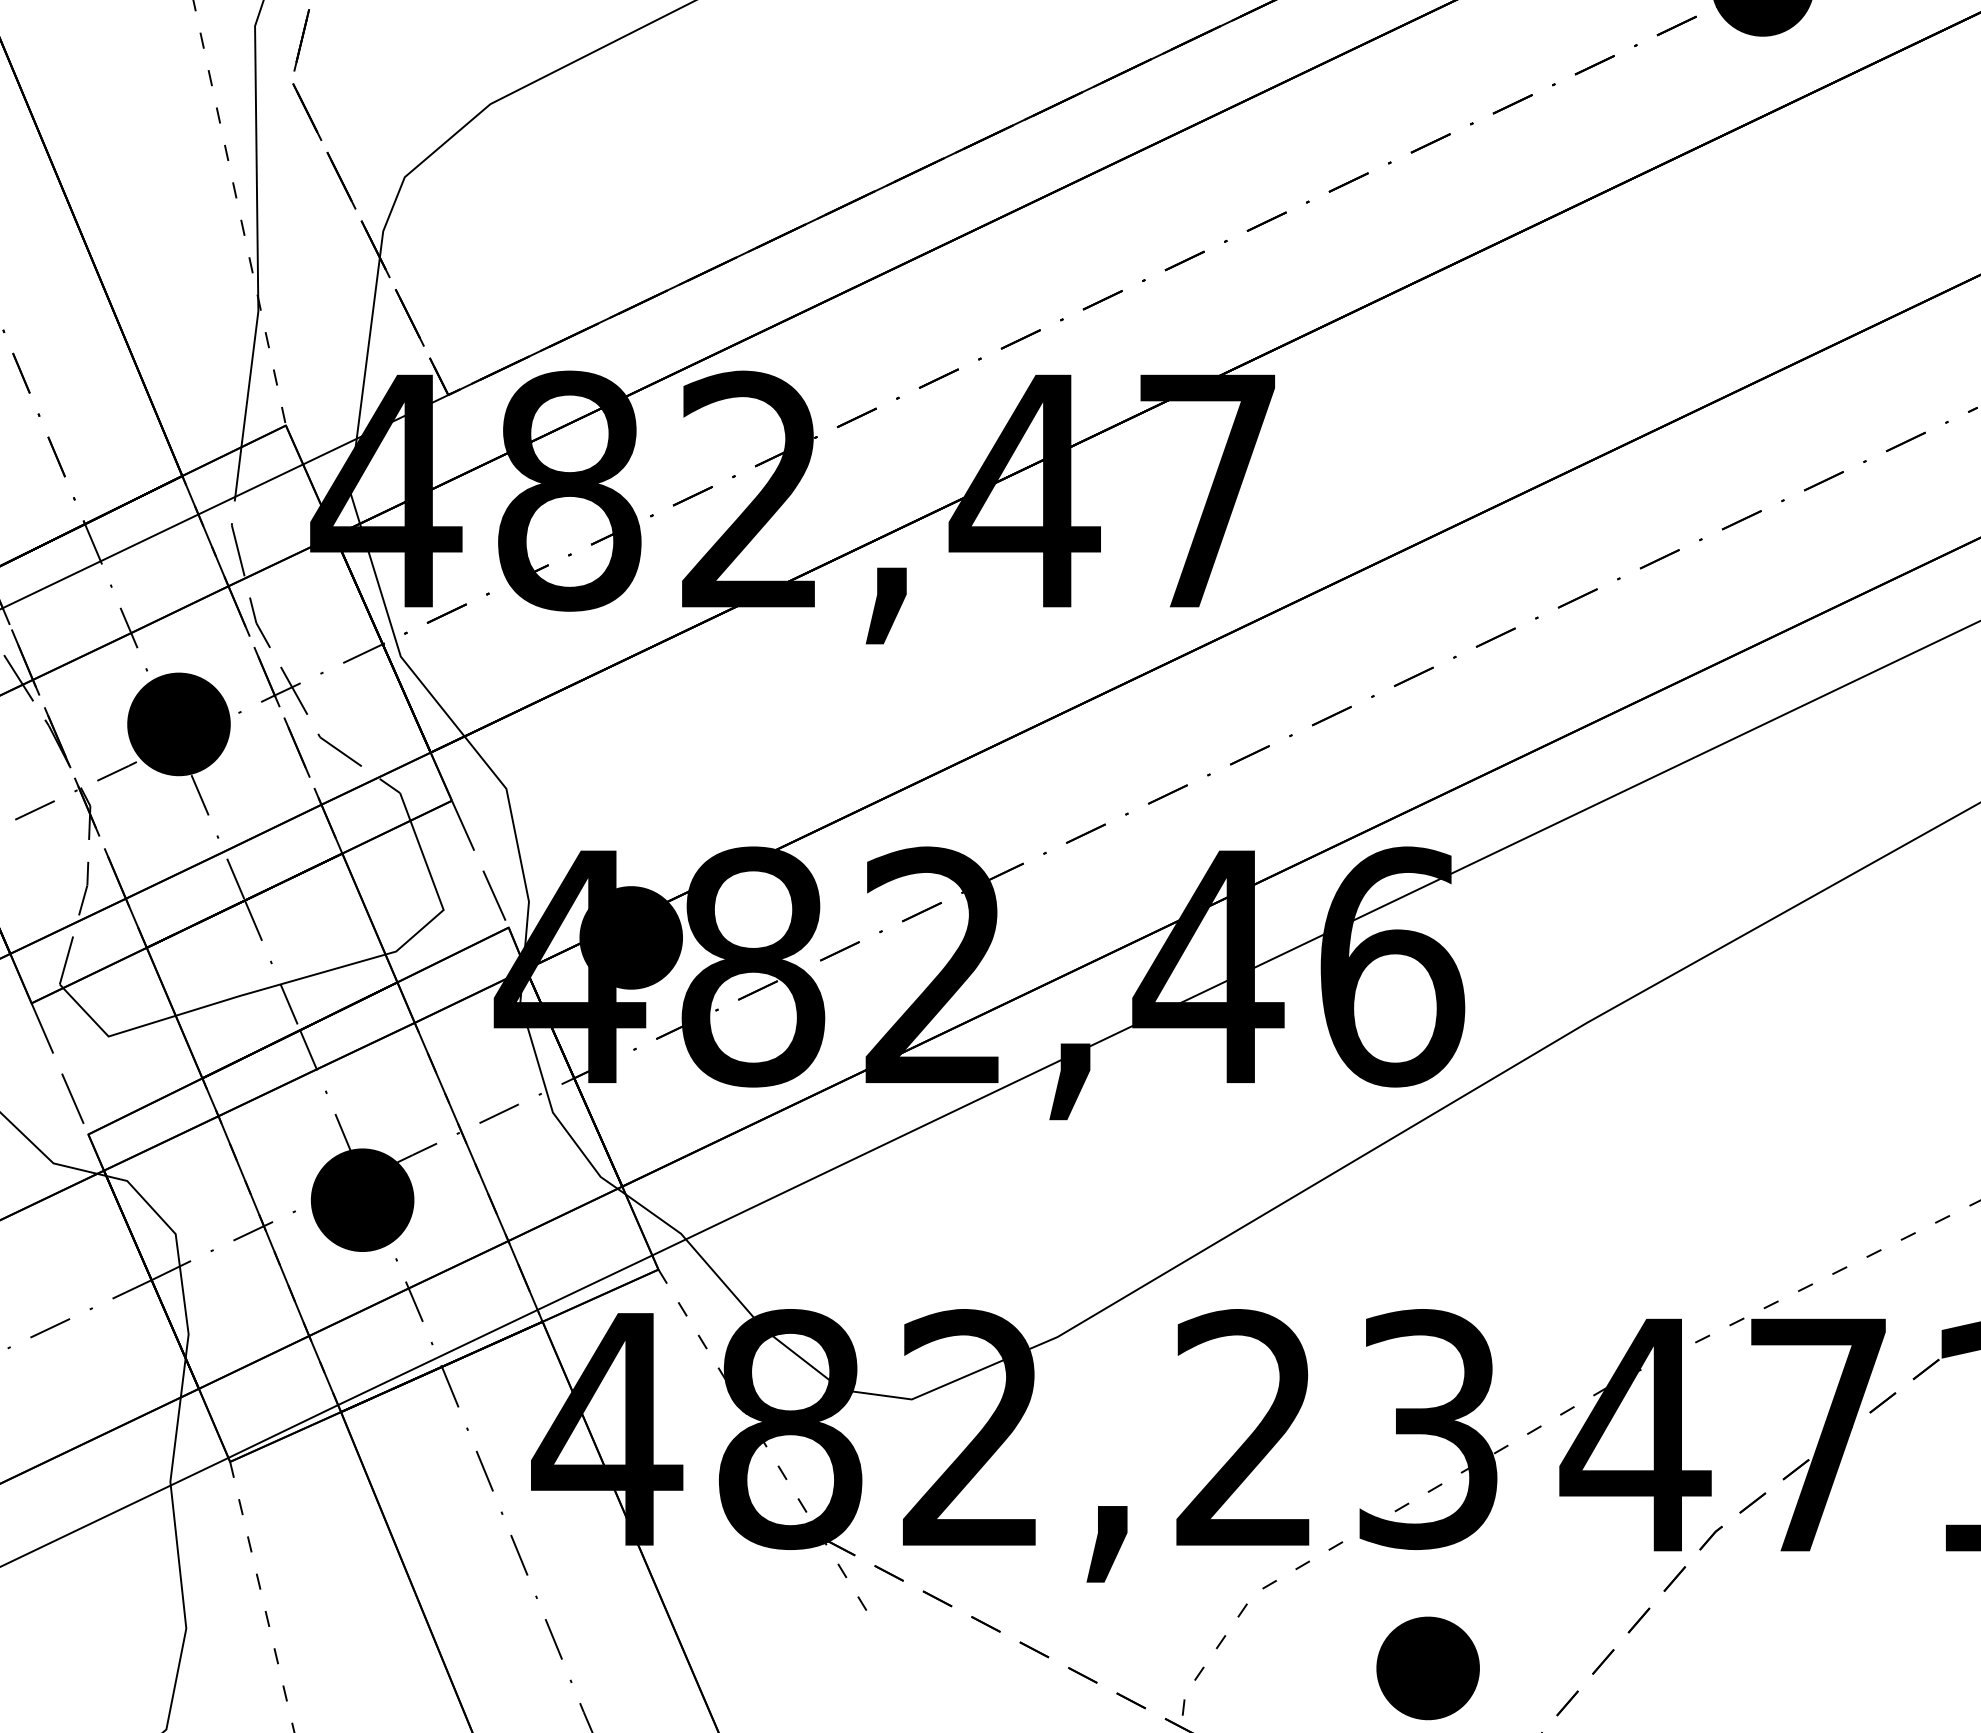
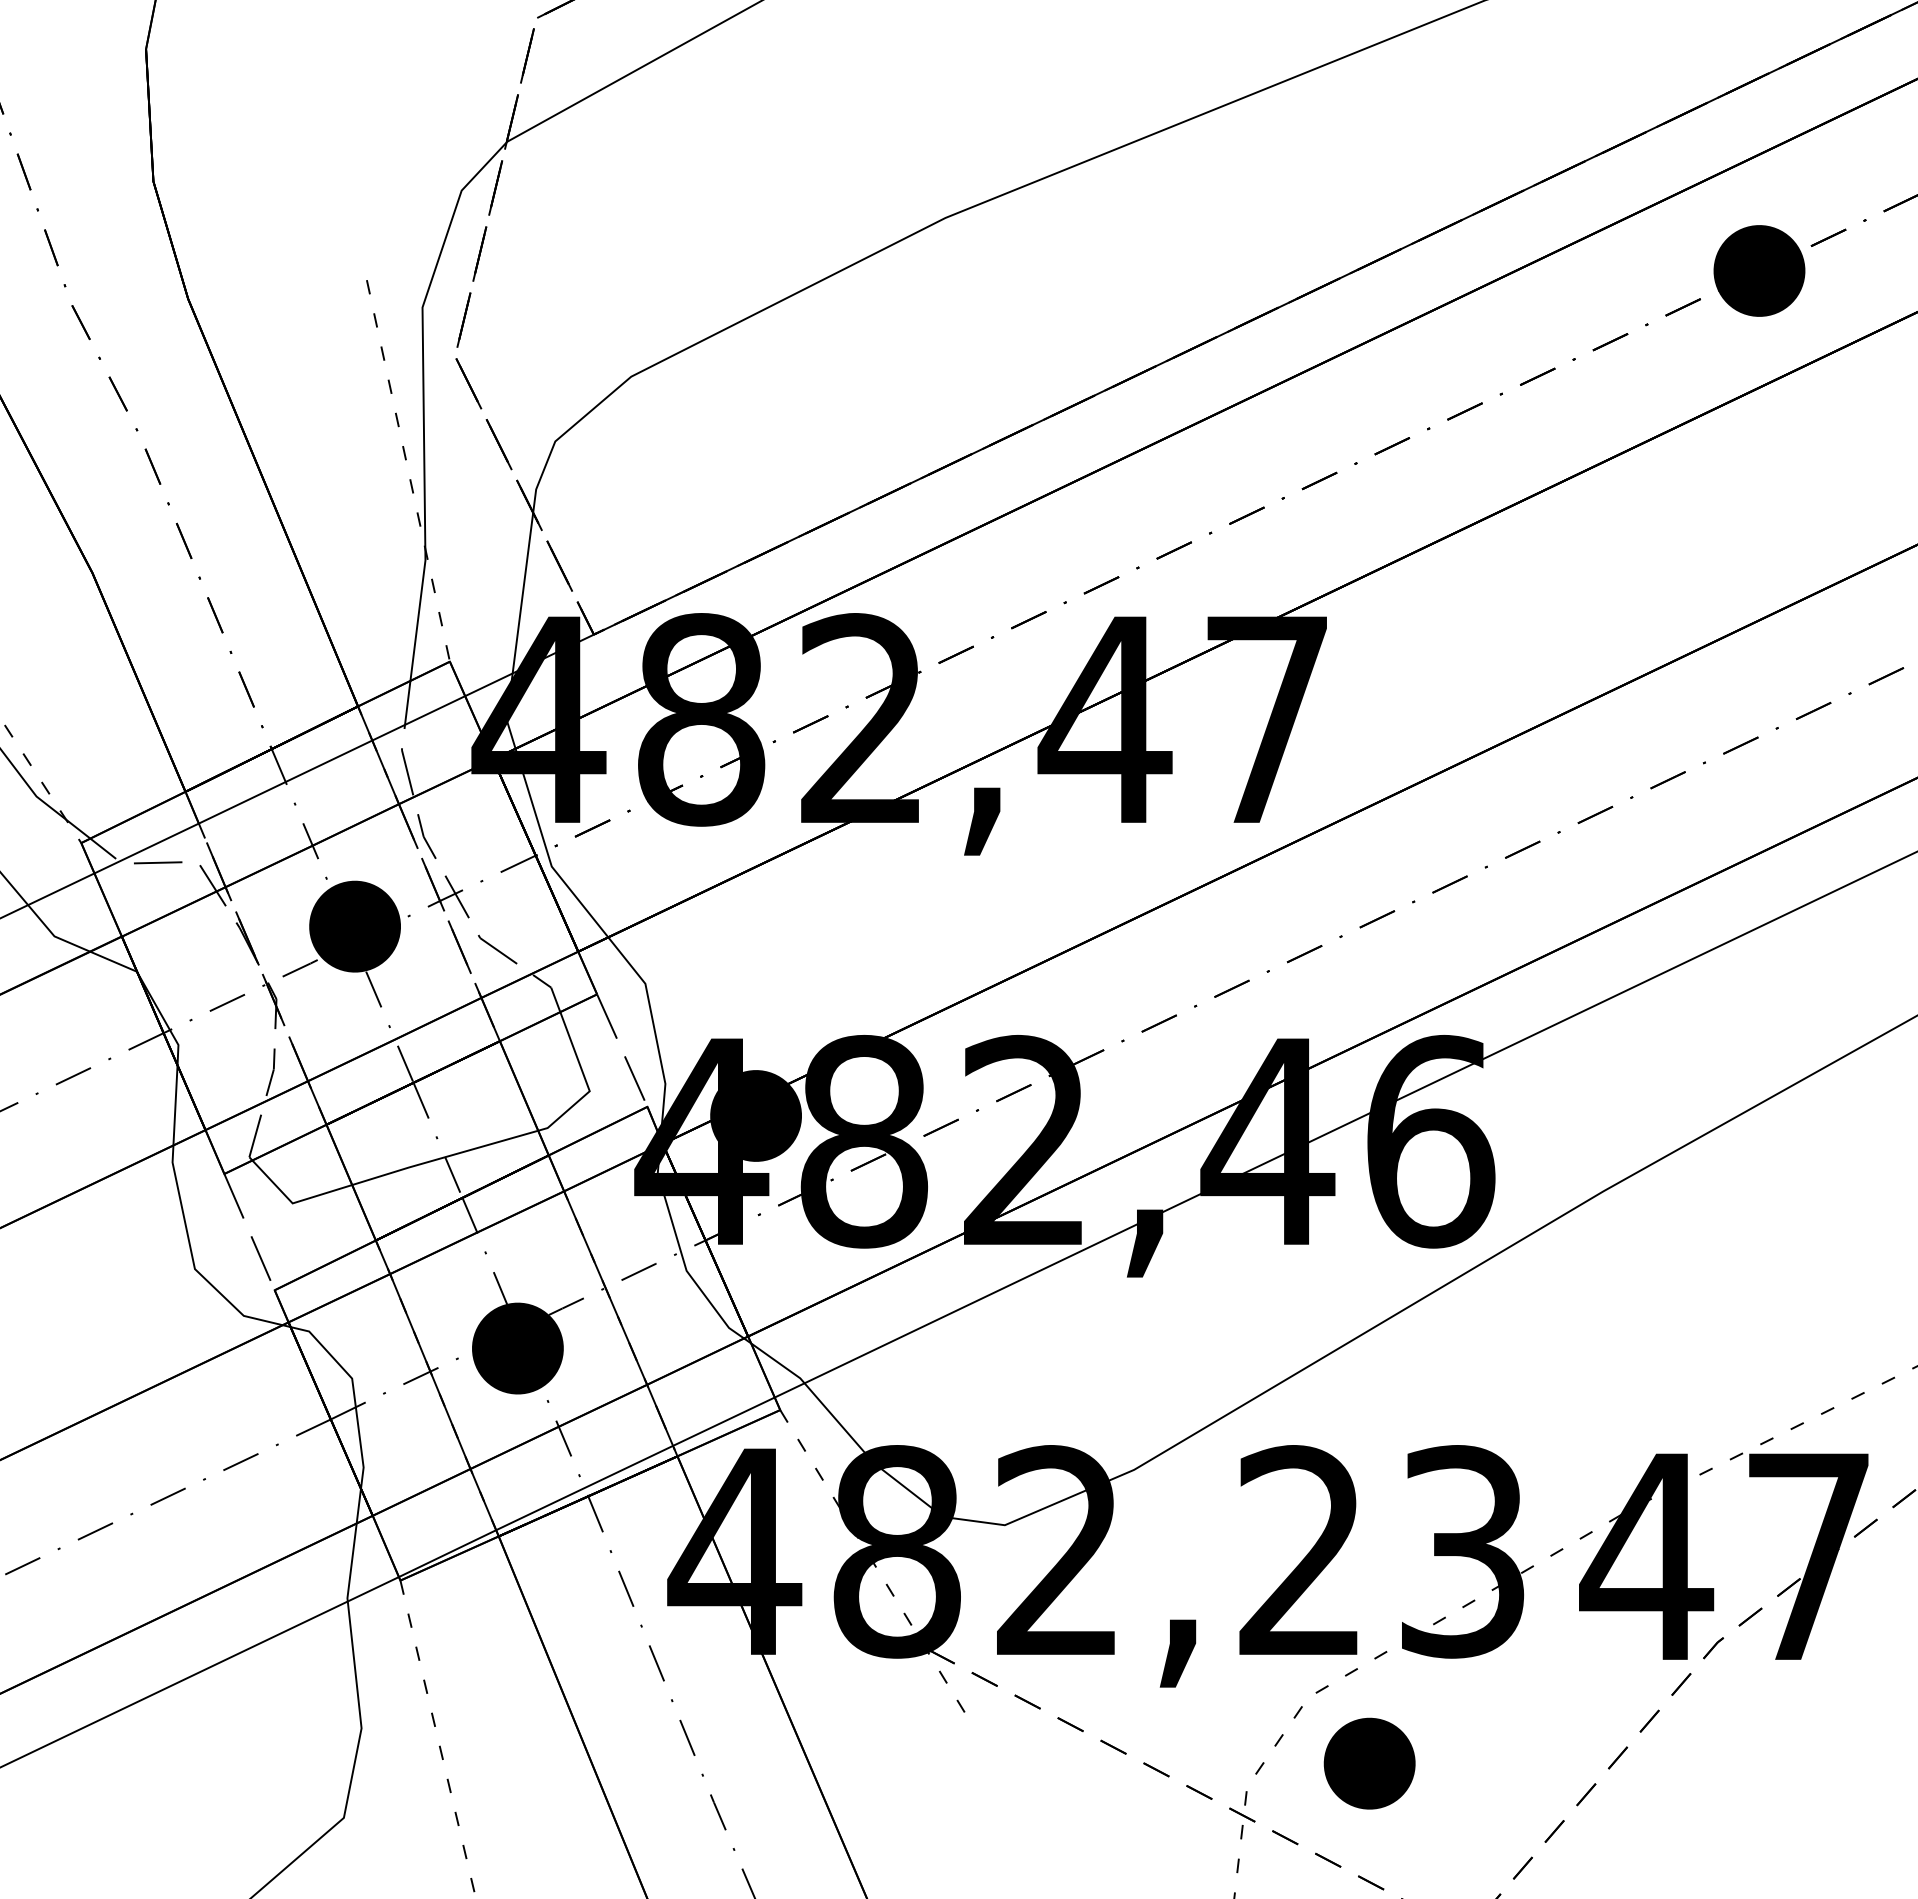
part: (1427, 1668) -> (1369, 1763), moved

